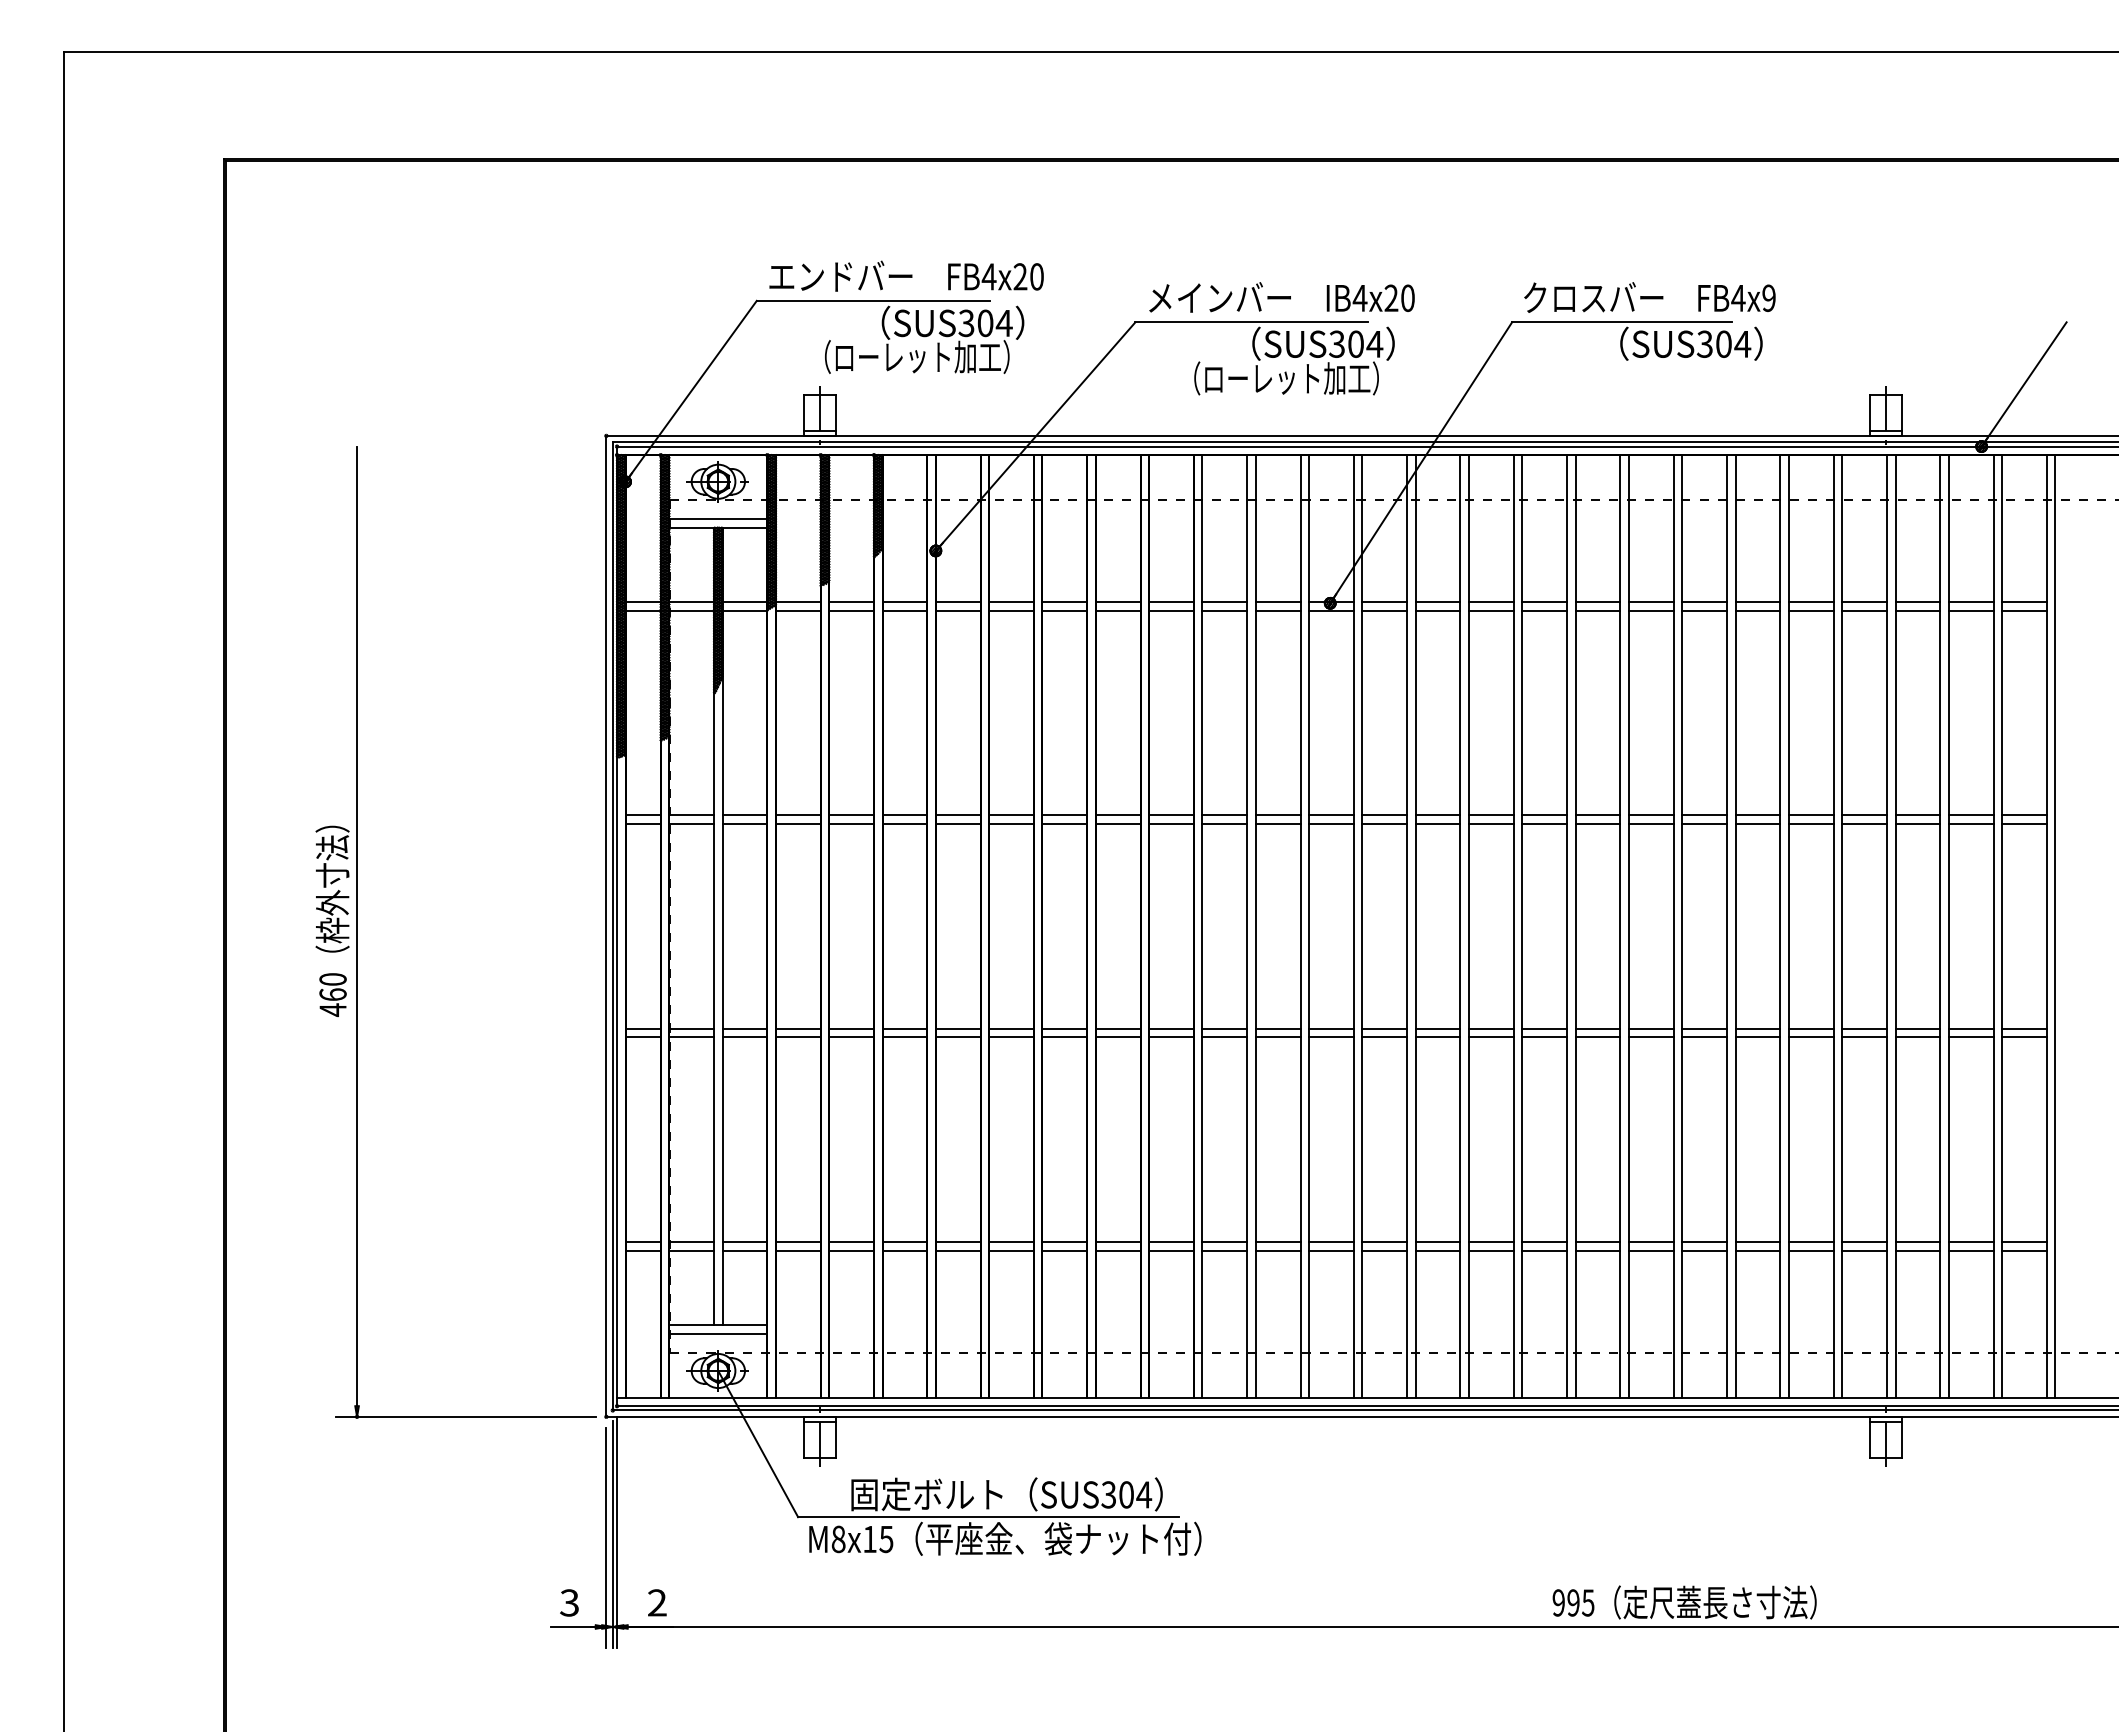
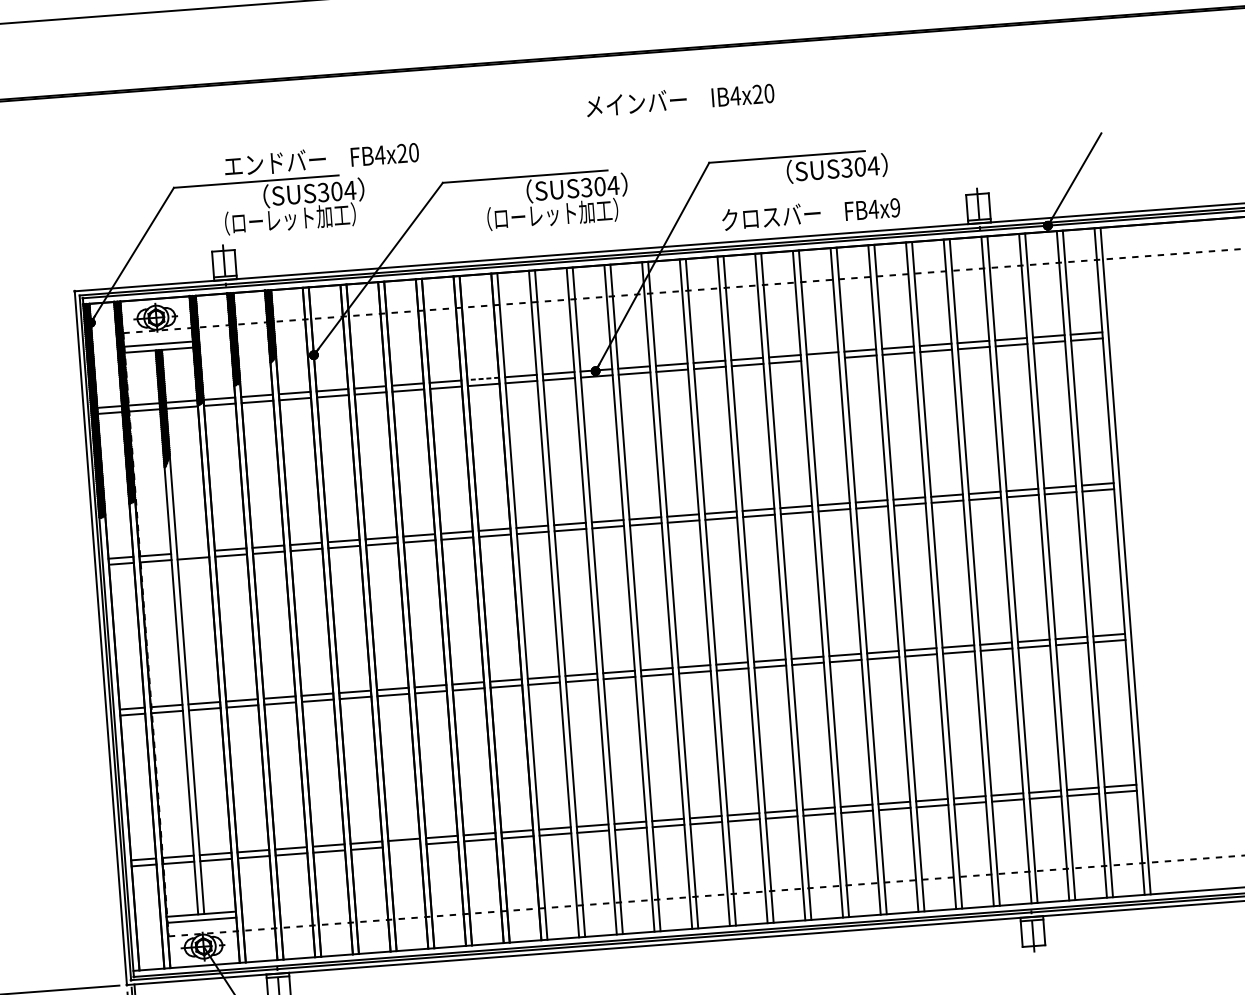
text: (906, 275) -> (321, 158), moved
text: (1281, 297) -> (679, 99), moved
text: (1649, 297) -> (810, 213), moved
line: (1171, 602) -> (483, 379), solid -> dashed
line: (1650, 610) -> (822, 359), removed
line: (744, 815) -> (192, 552), removed
line: (1011, 1250) -> (404, 845), removed

